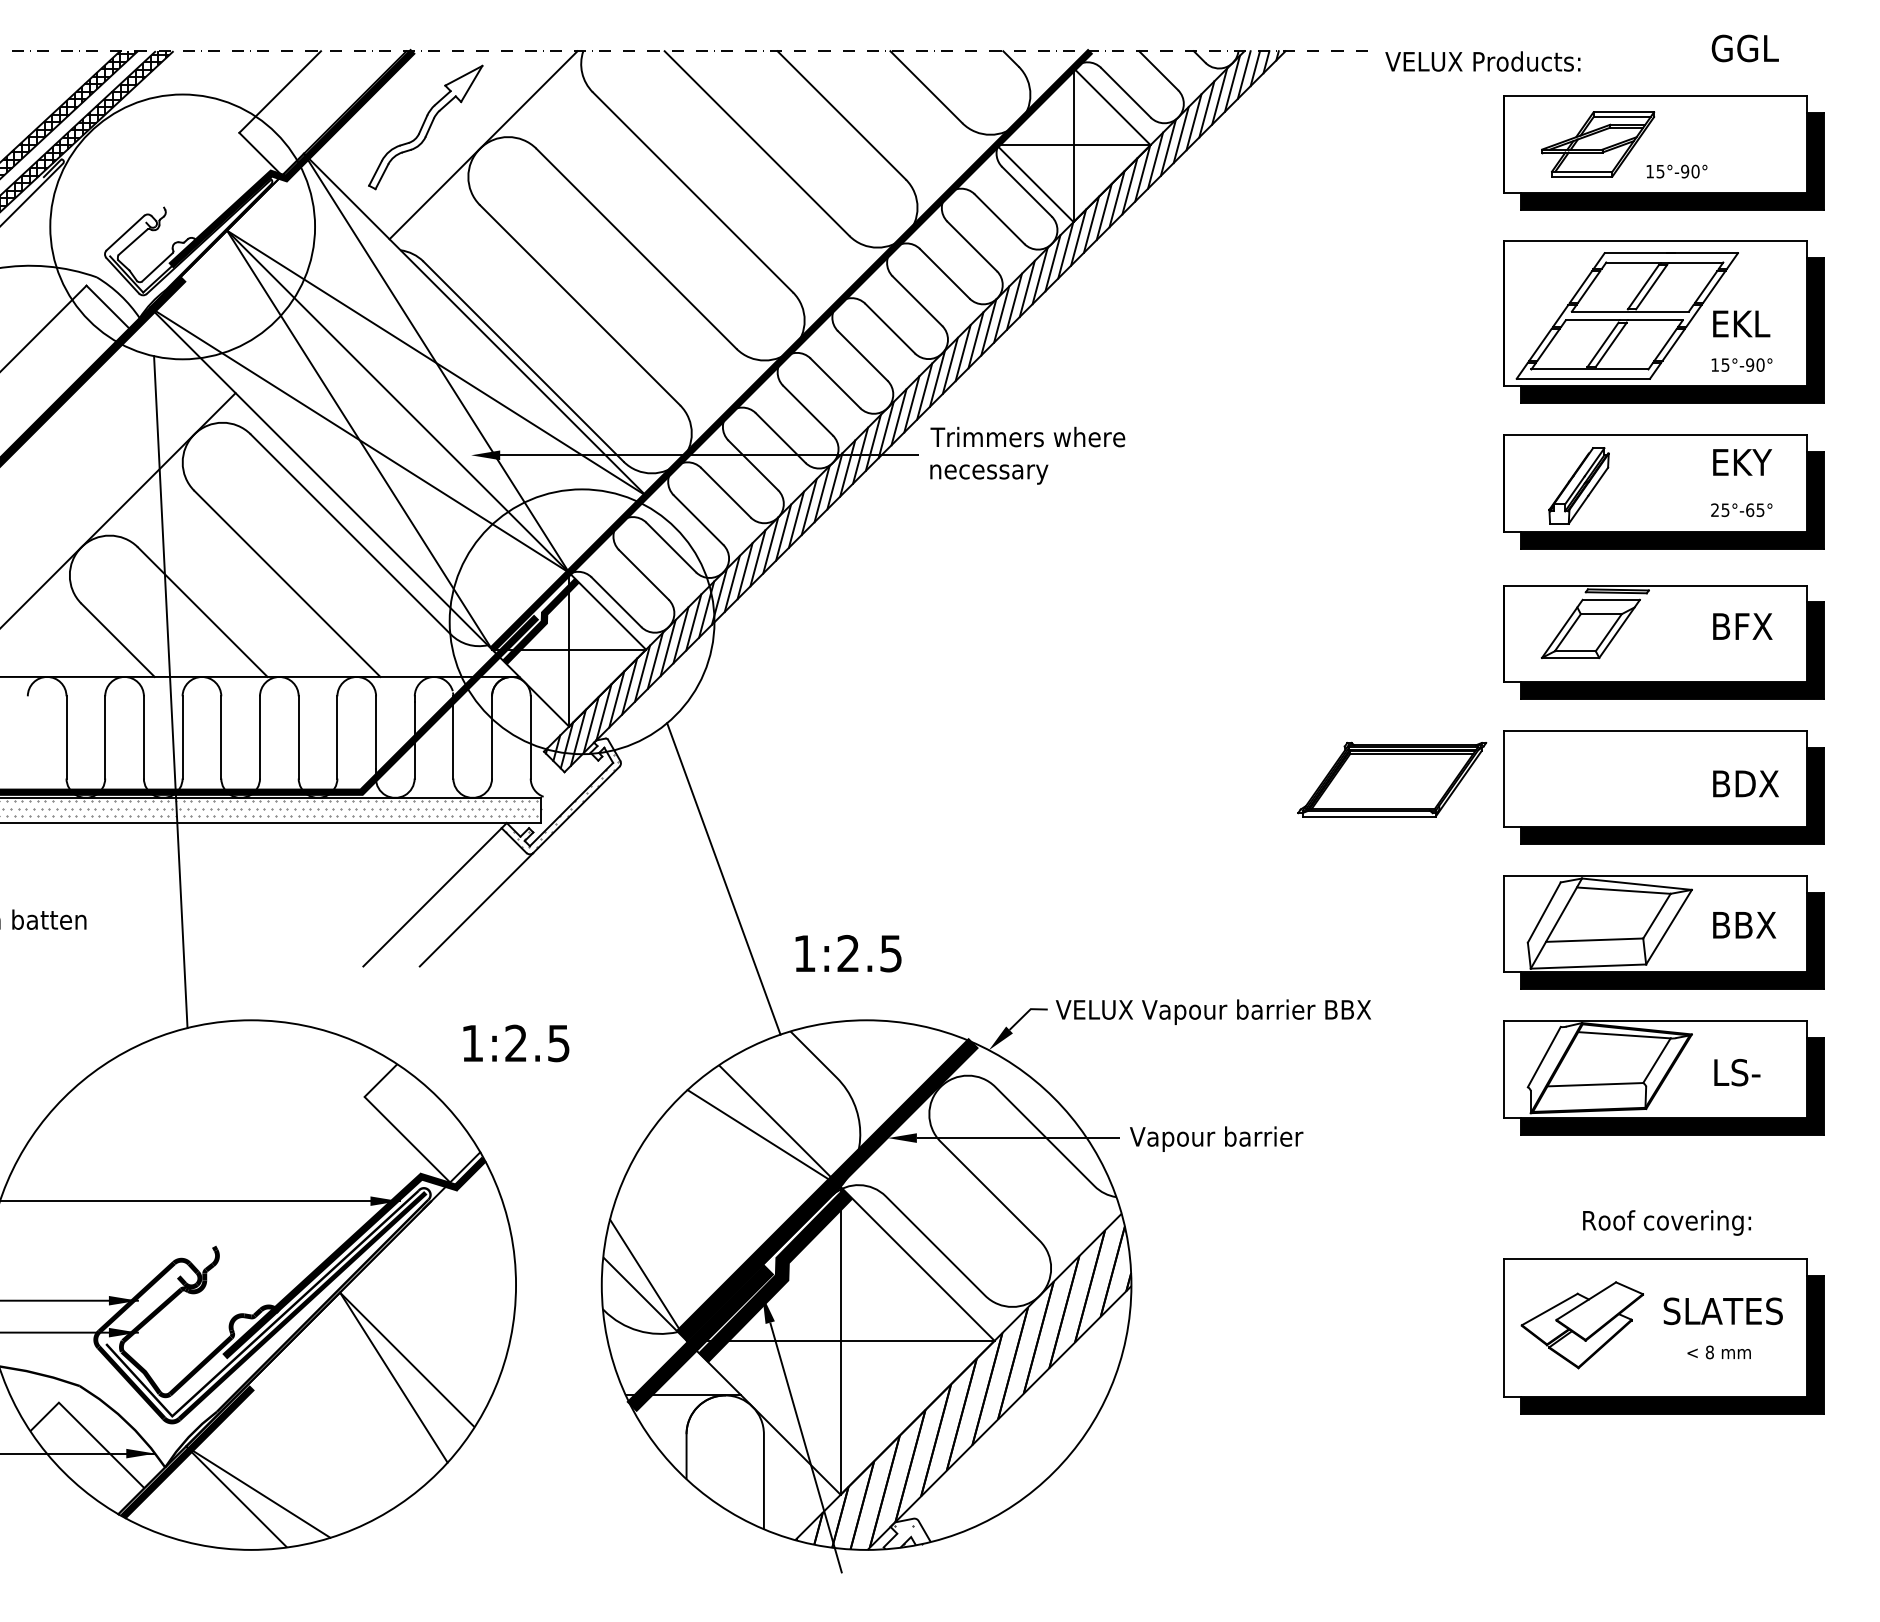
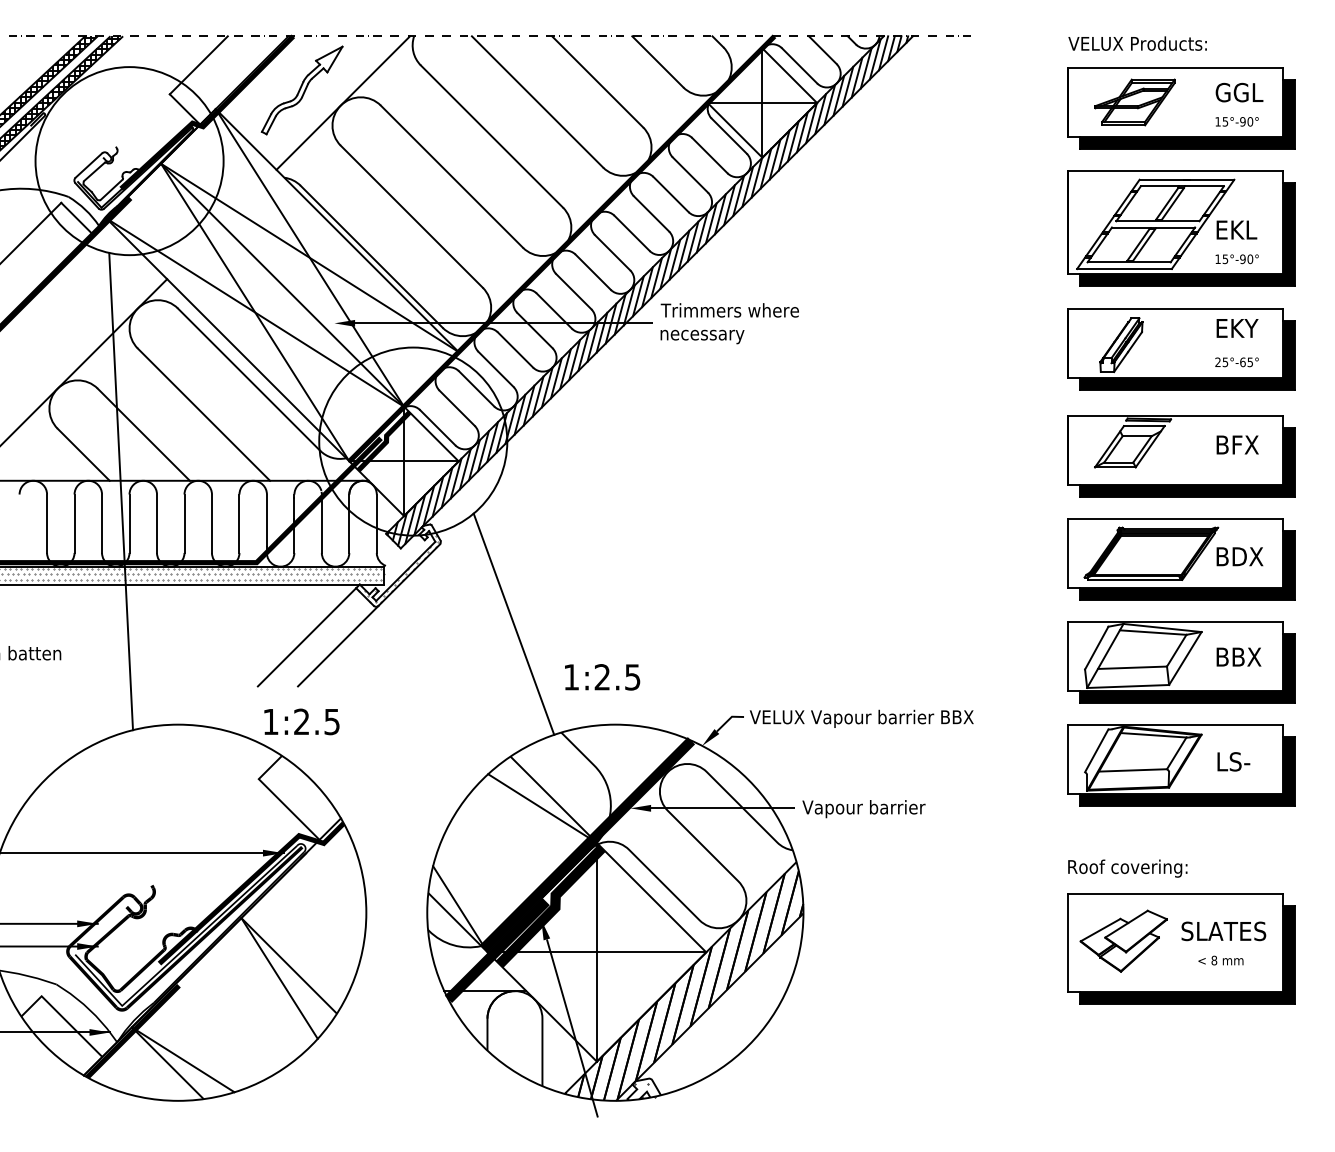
text: (1744, 48) -> (1238, 92), moved
text: (1482, 61) -> (1137, 43), moved
text: (1676, 171) -> (1236, 121), moved
part: (1392, 779) -> (1151, 553), moved
text: (516, 1043) -> (302, 721), moved
text: (1666, 1222) -> (1127, 868), moved

